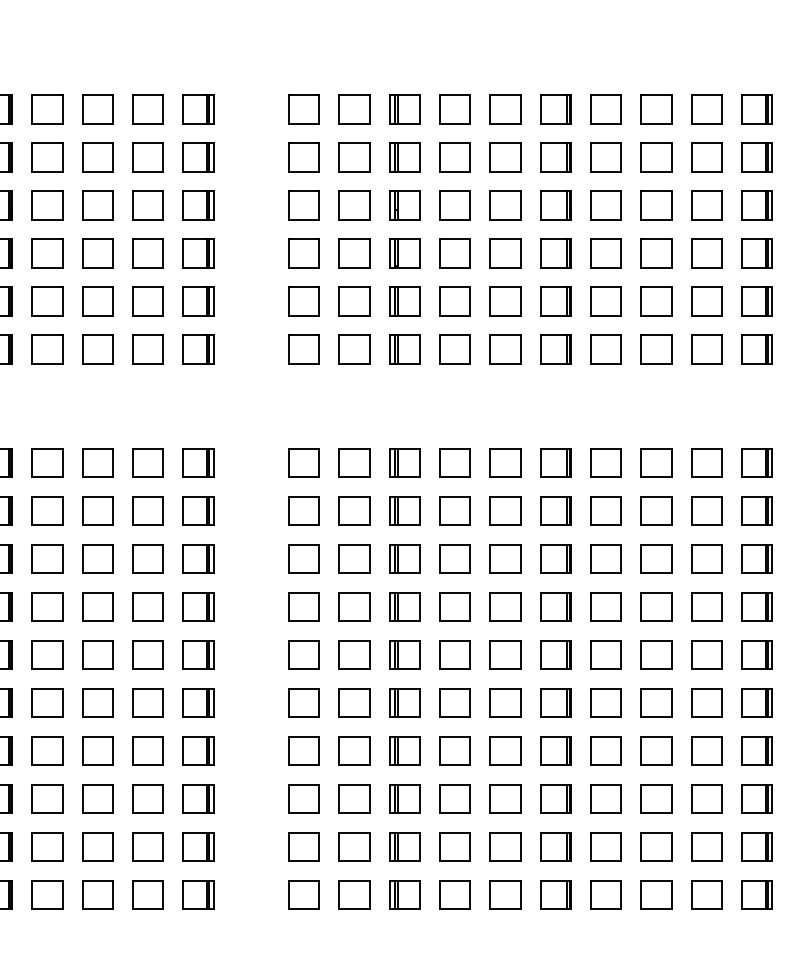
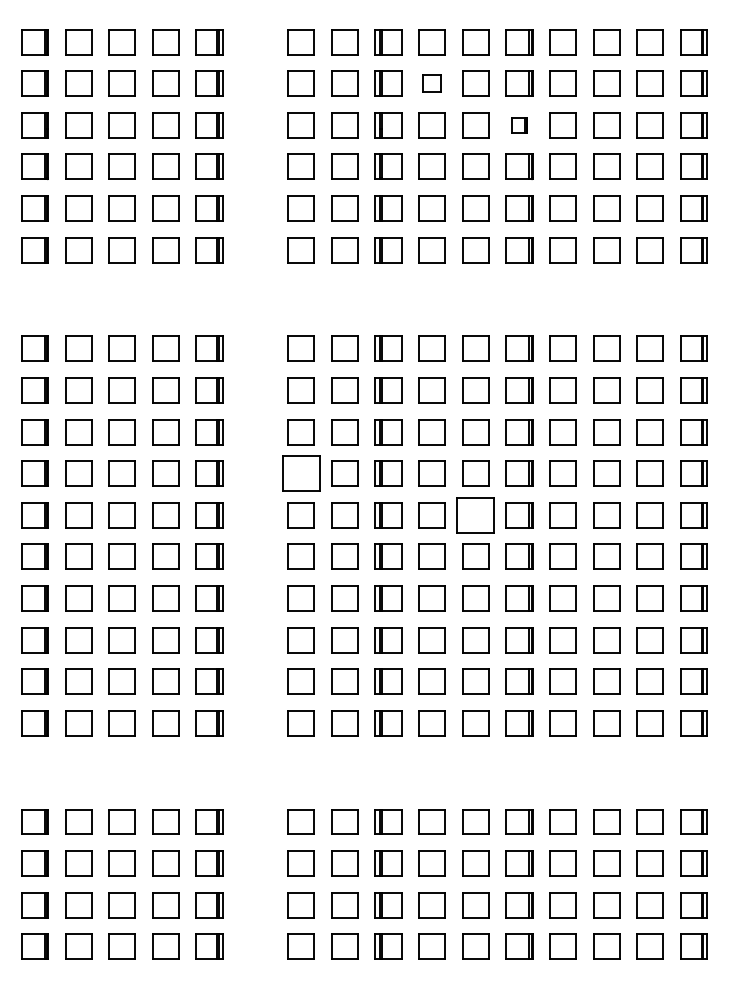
part: (454, 157) -> (431, 83), size x0.7
part: (555, 205) -> (519, 125), size x0.6
part: (303, 606) -> (300, 473), size x1.4
part: (505, 655) -> (475, 515), size x1.4

